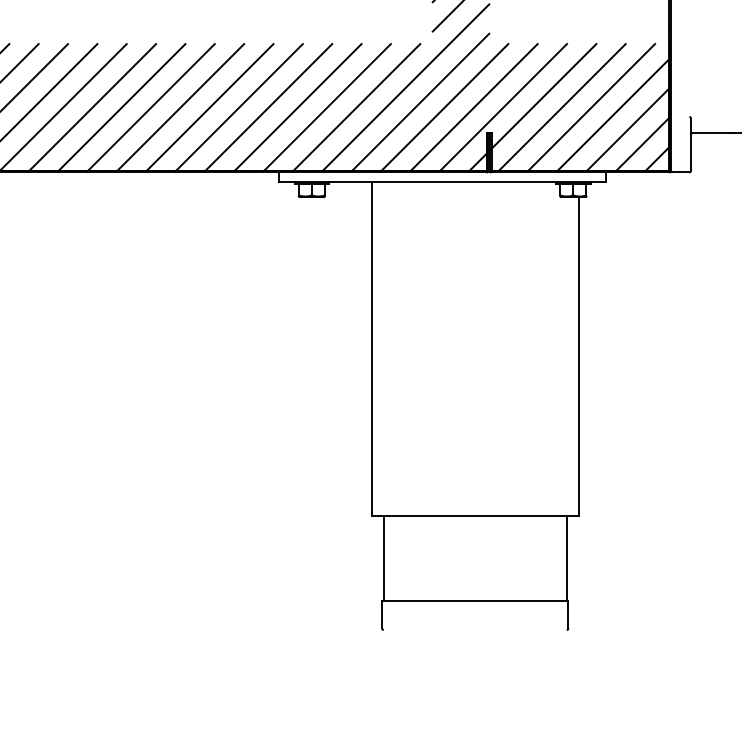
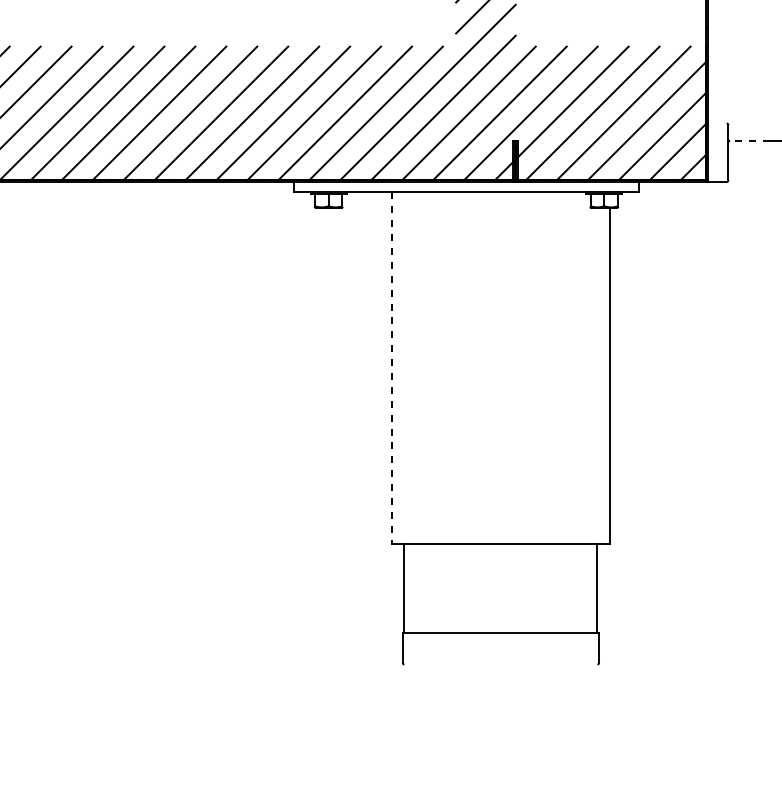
line: (711, 133) -> (749, 140), solid -> dashed
line: (371, 349) -> (391, 368), solid -> dashed

